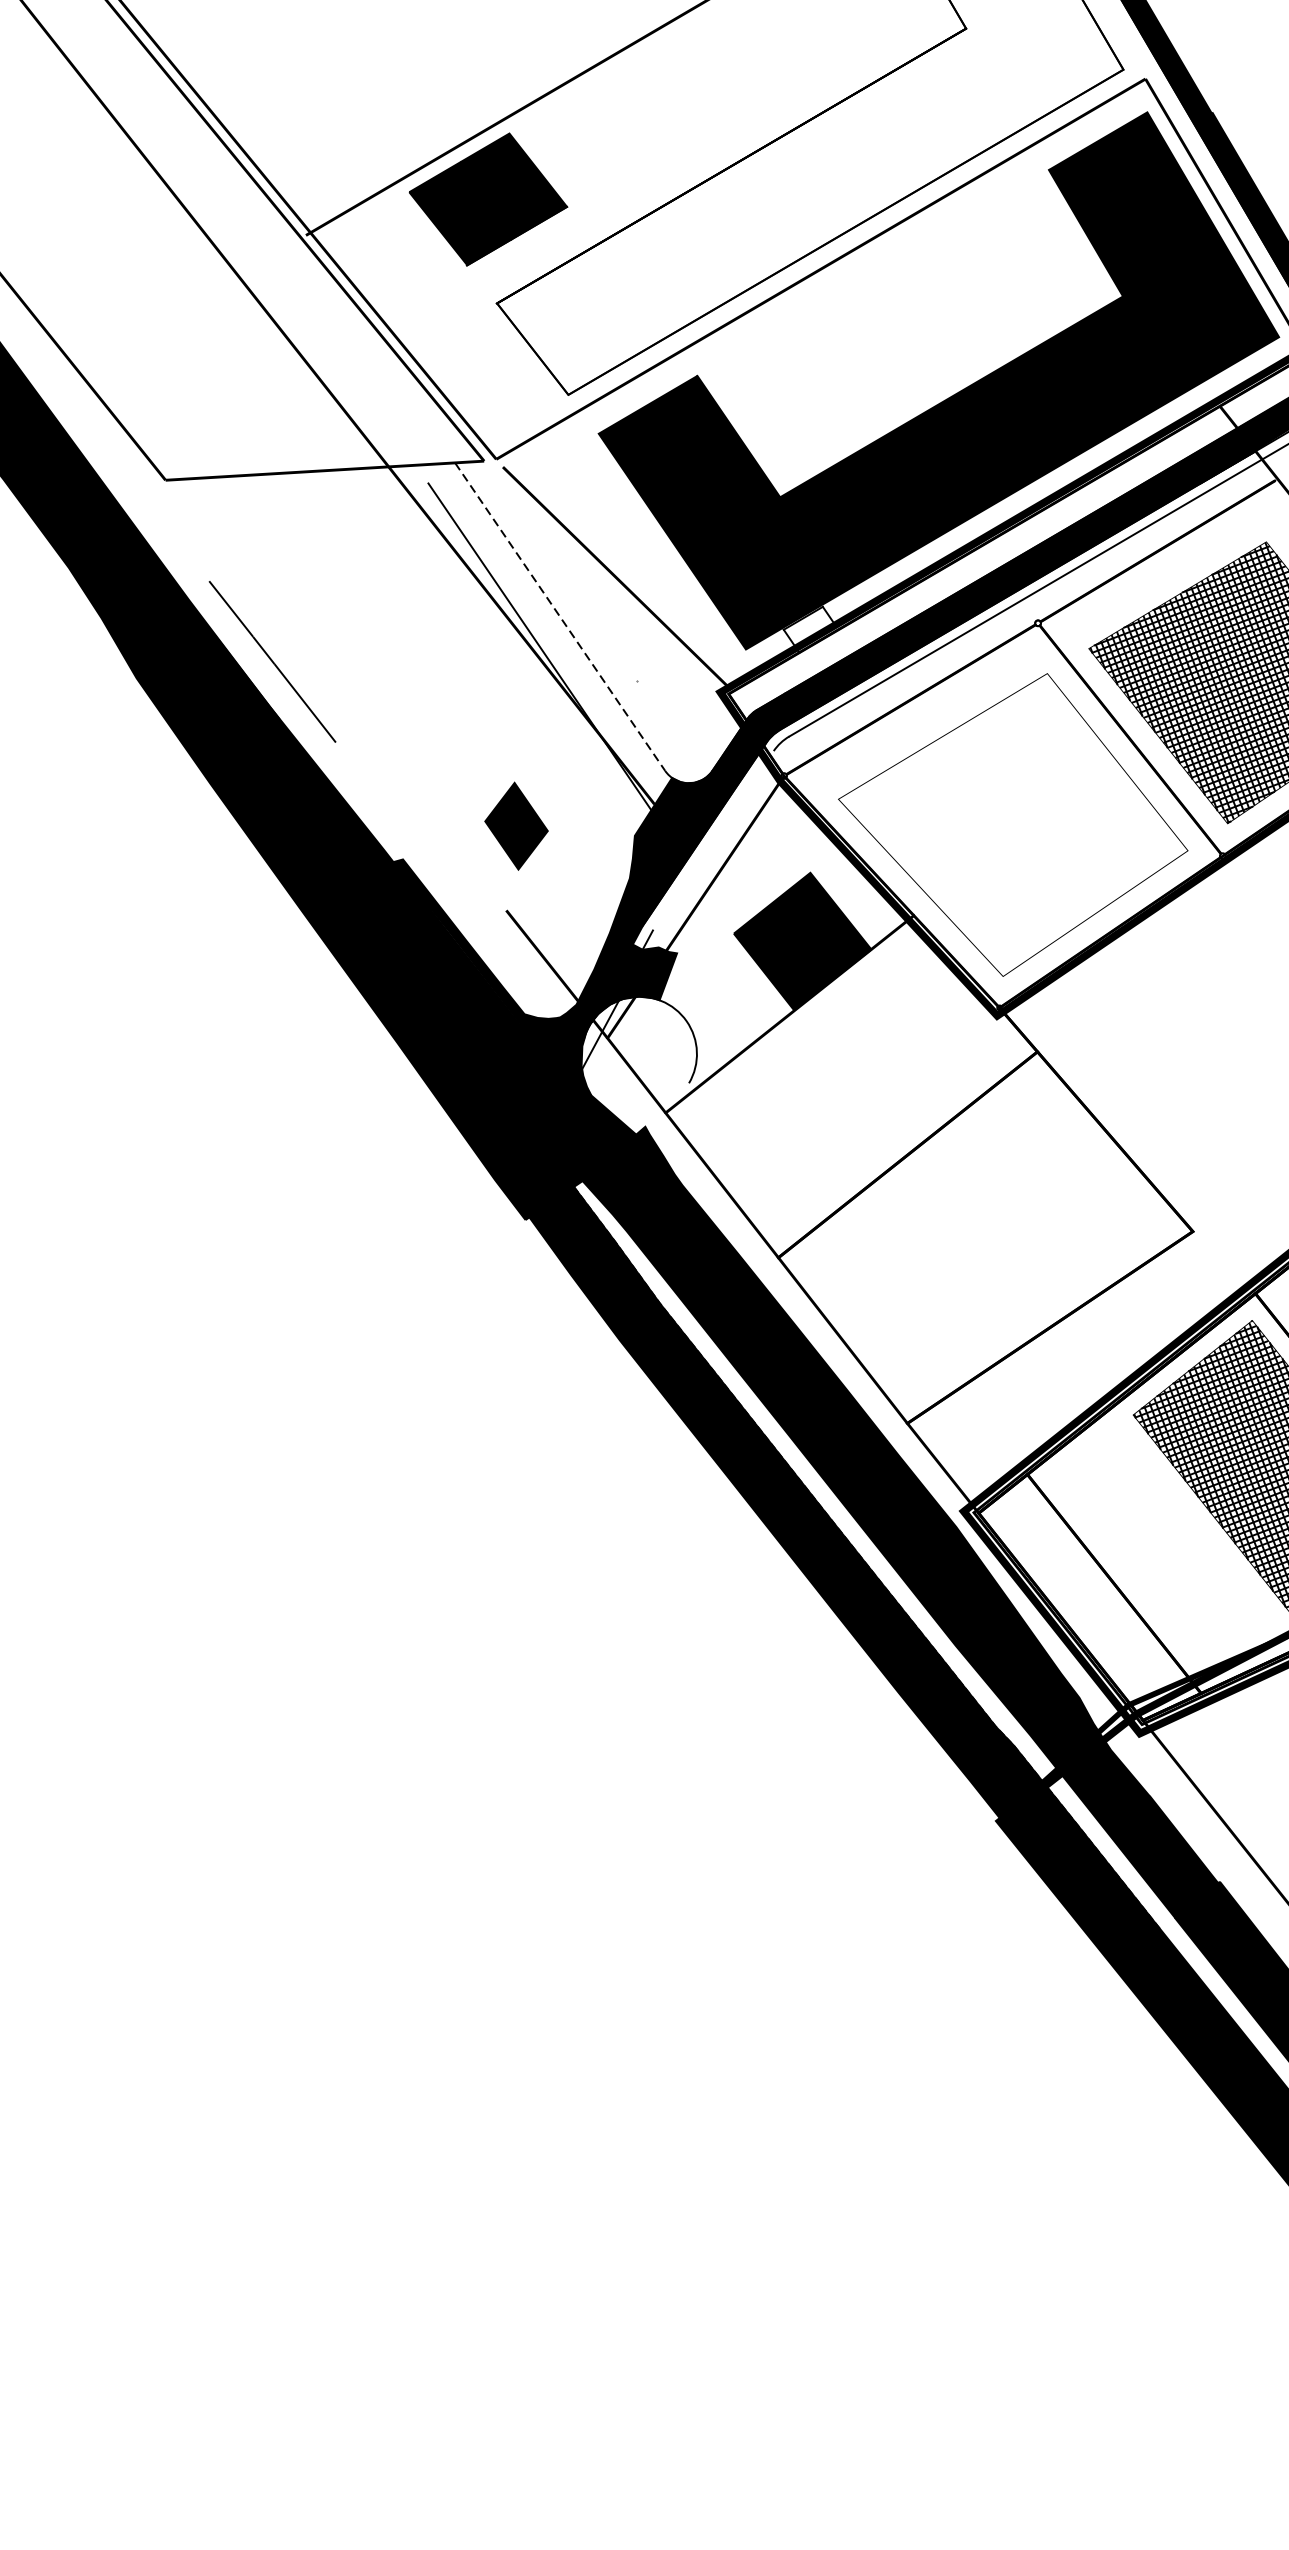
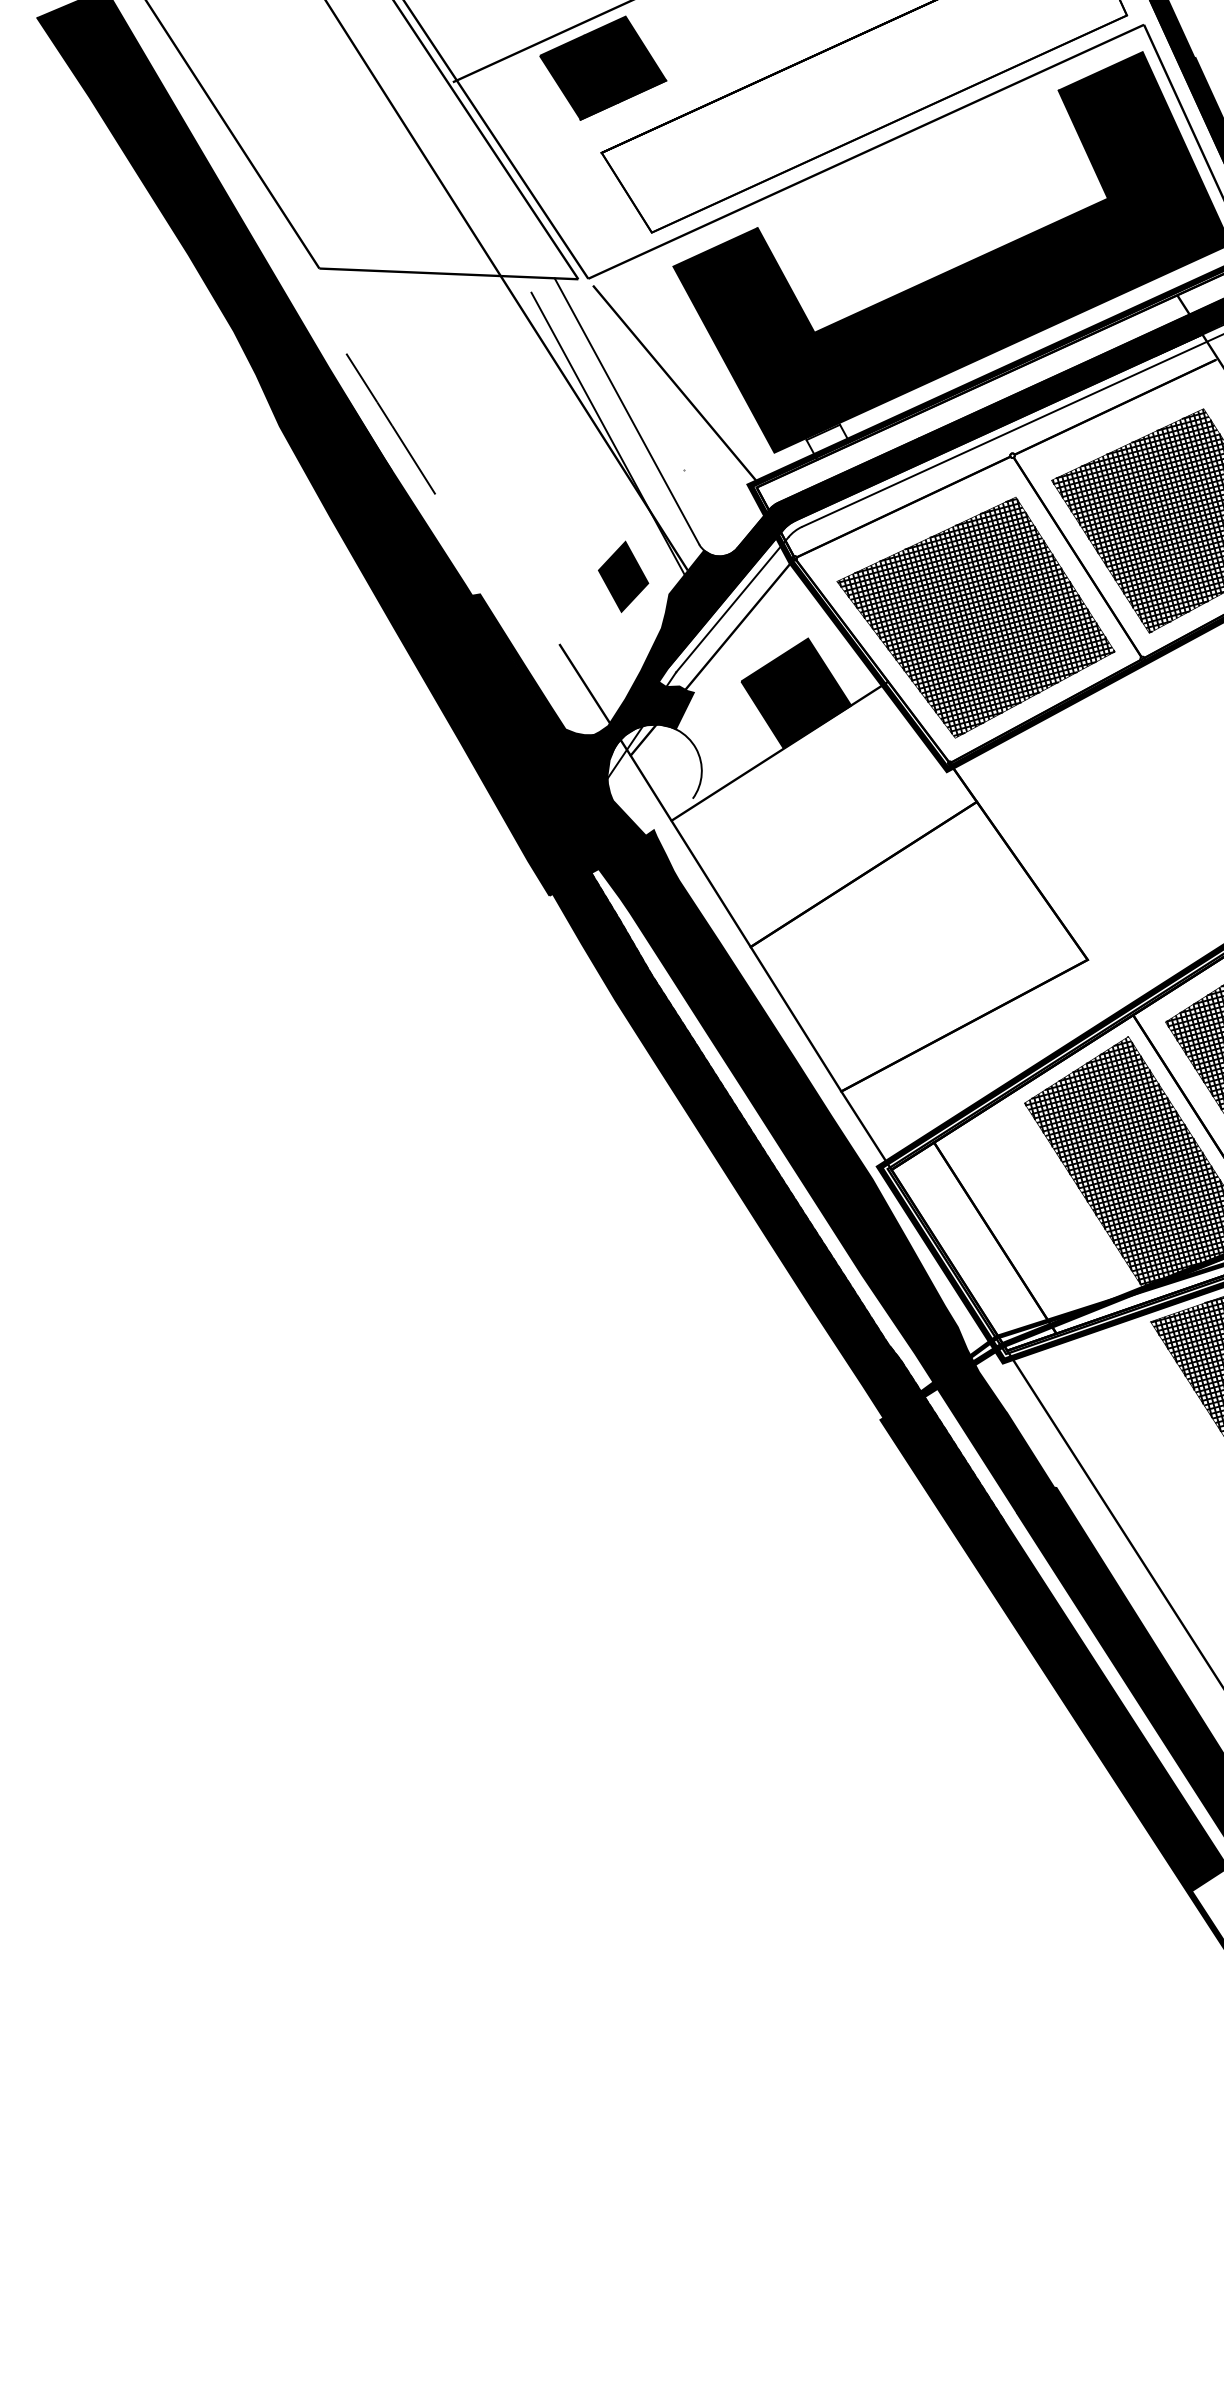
line: (560, 617) -> (627, 411), dashed -> solid
part: (516, 825) -> (623, 576), moved
hatch: (1014, 825) -> (976, 617), added
line: (713, 840) -> (732, 604), added

